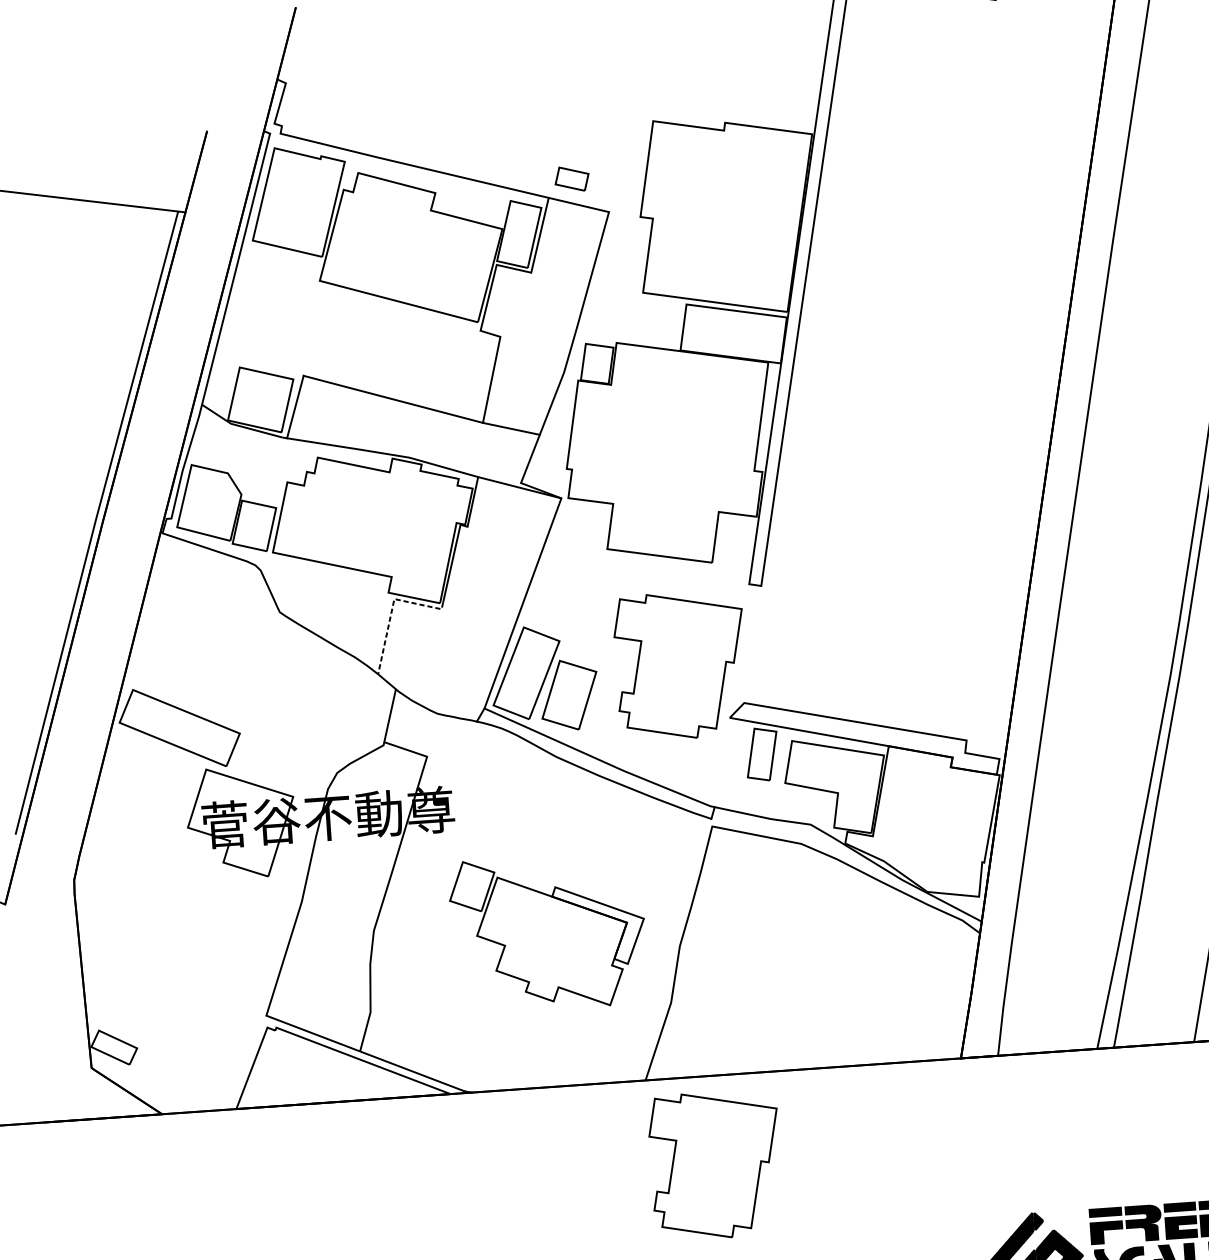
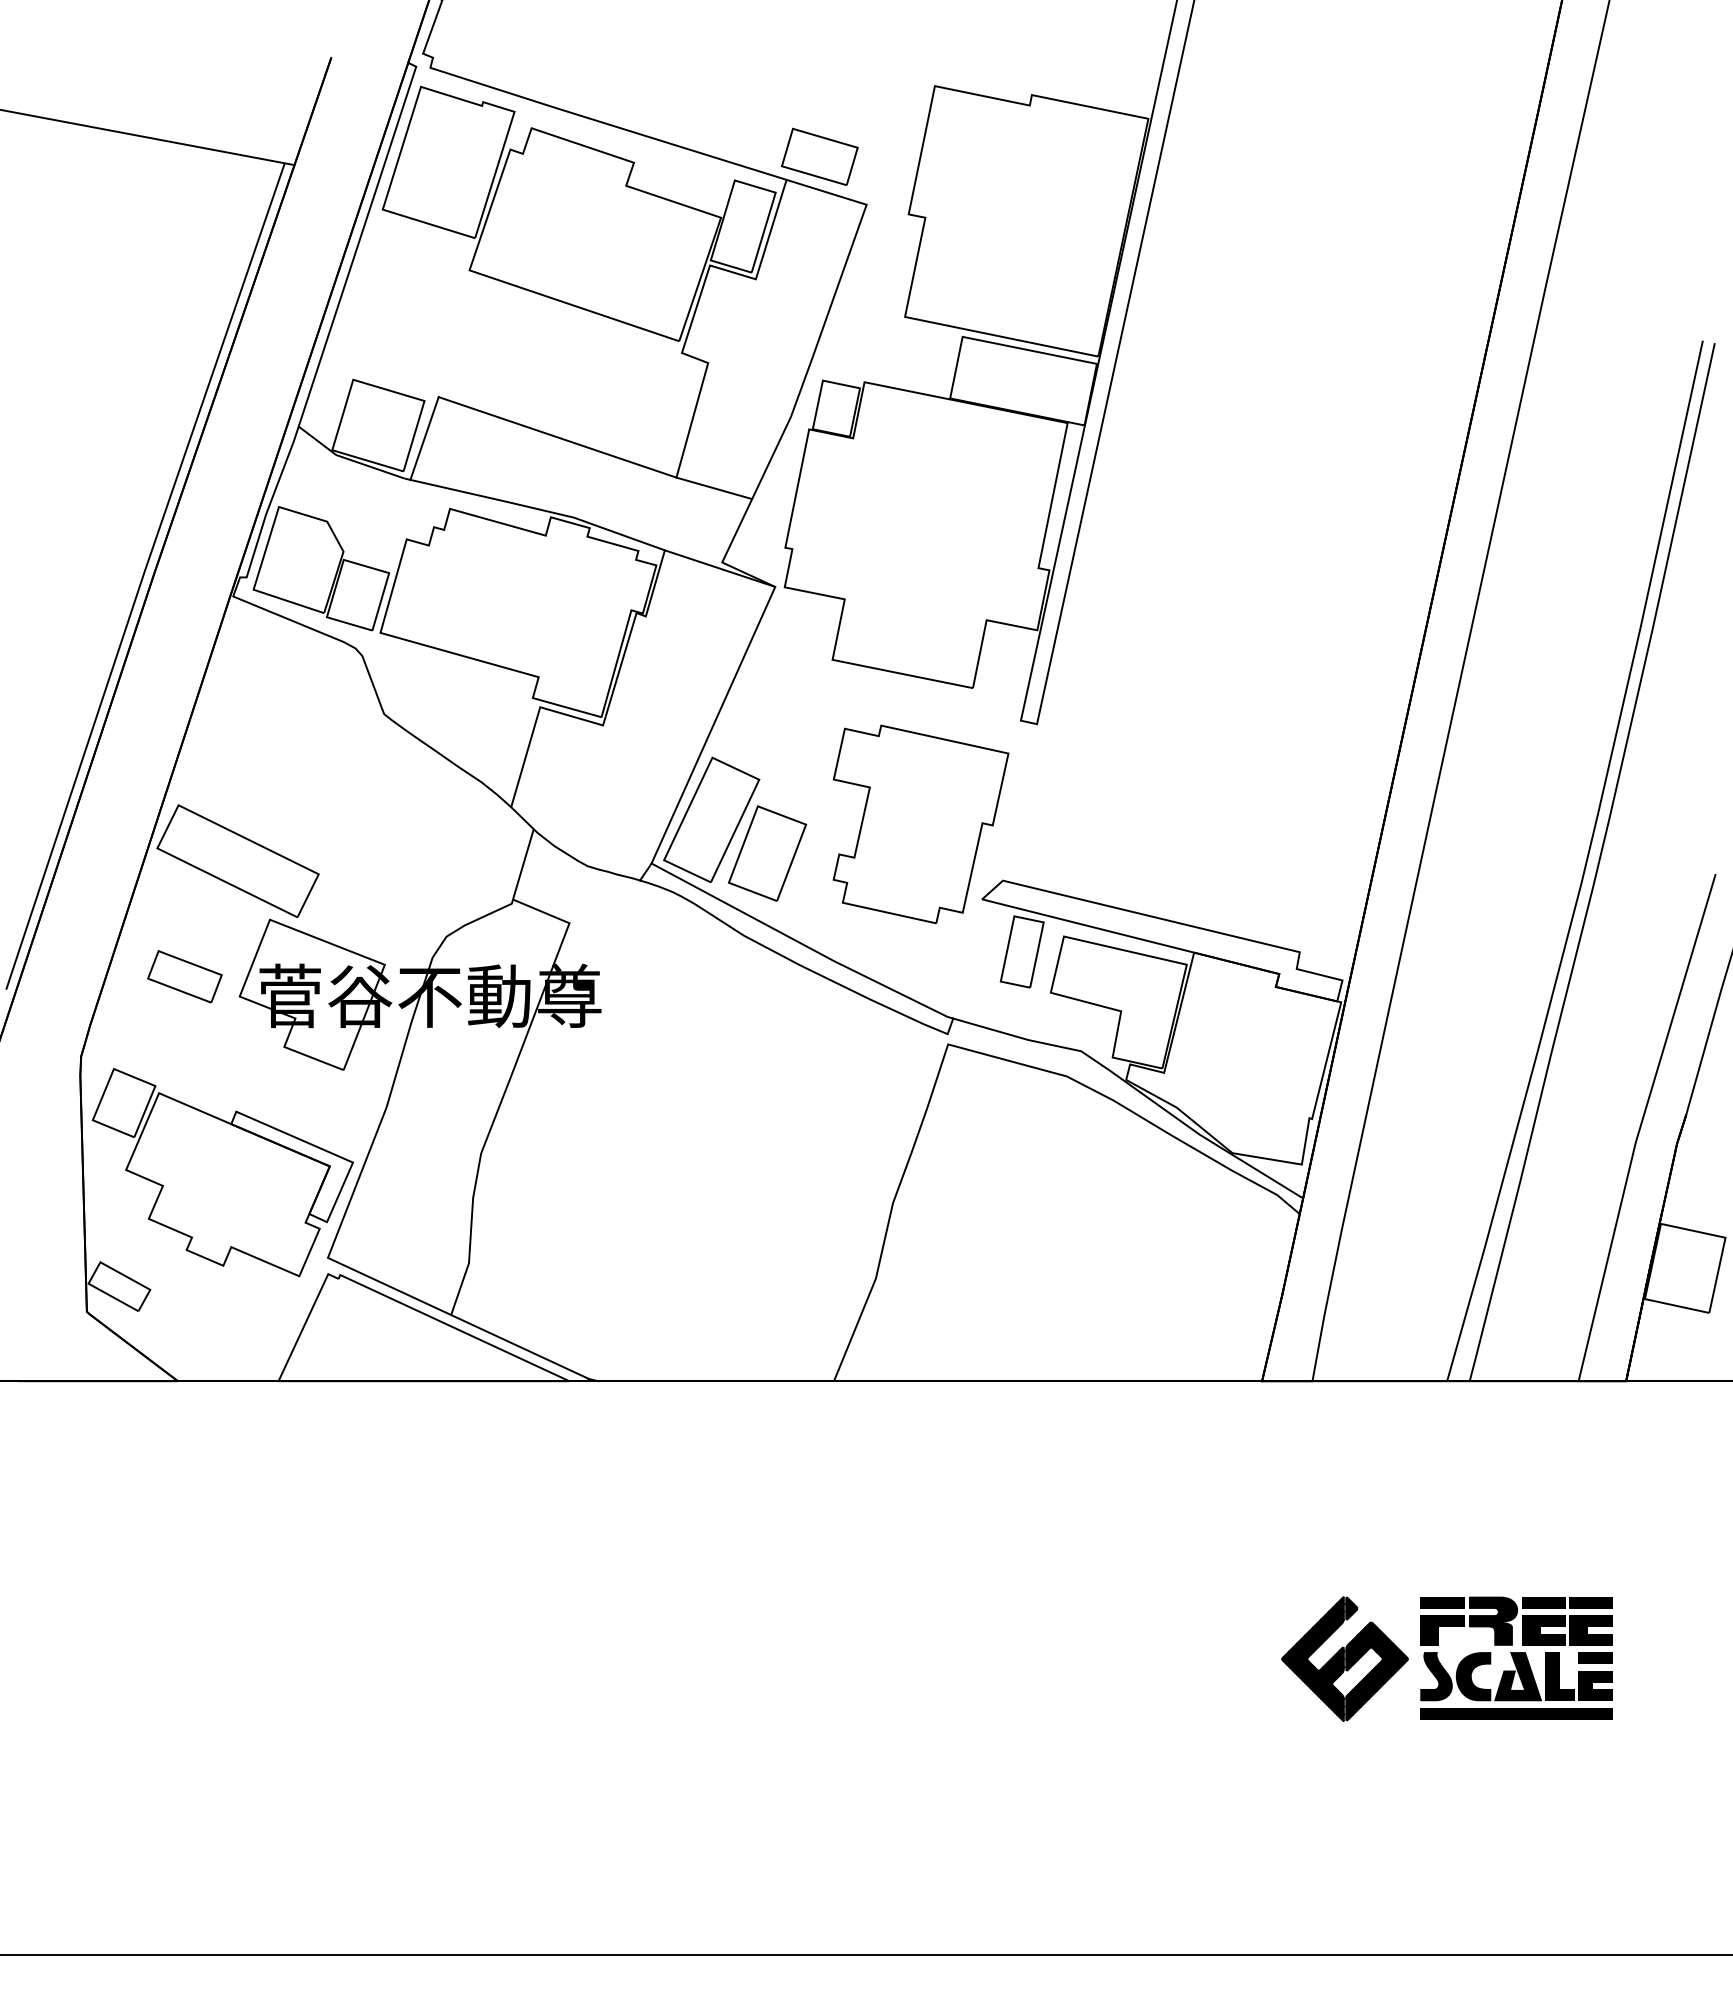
part: (571, 178) -> (819, 156), size x1.67
line: (392, 609) -> (536, 720), dashed -> solid
part: (146, 815) -> (184, 976), added
part: (548, 932) -> (222, 1172), moved
part: (715, 1165) -> (920, 1502), removed

